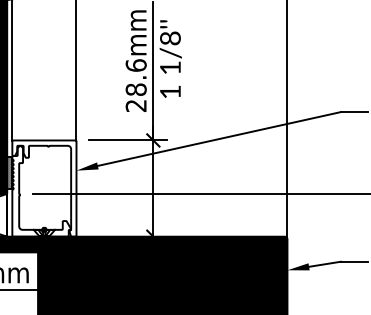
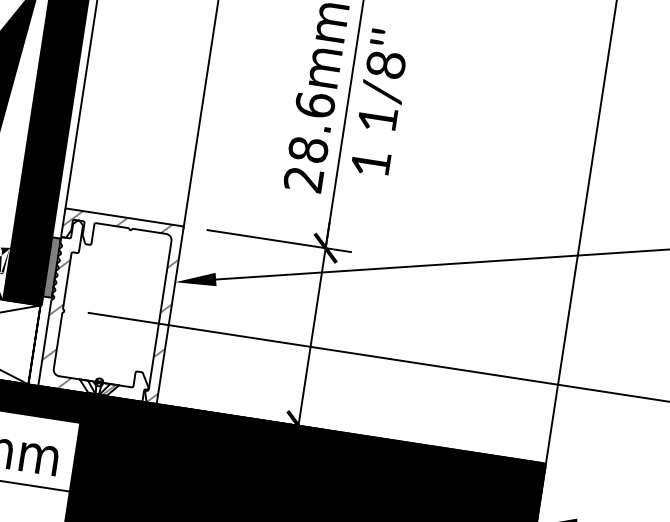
hatch: (44, 188) -> (111, 306), added
hatch: (32, 201) -> (85, 326), added

